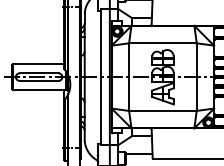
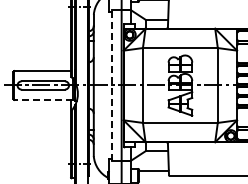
line: (100, 77) -> (111, 85), solid -> dashed
line: (39, 89) -> (43, 99), solid -> dashed

